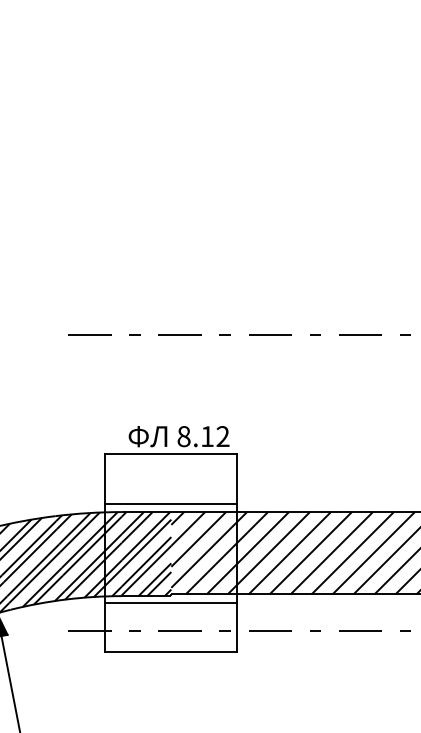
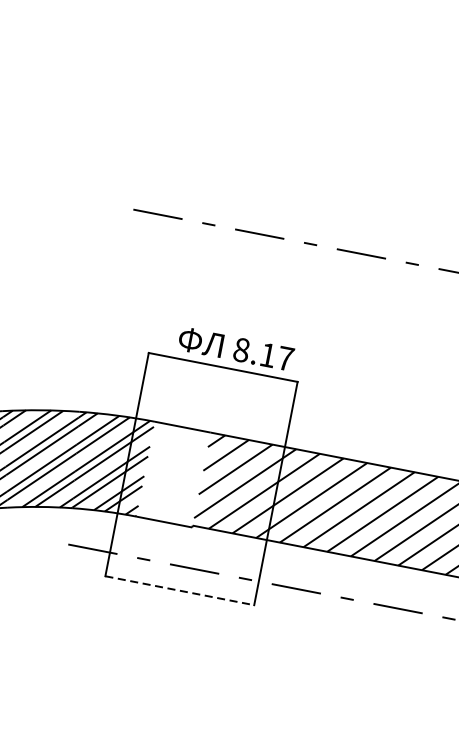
text: (222, 436) -> (285, 358), 8.12 -> 8.17
line: (171, 503) -> (212, 422), removed
hatch: (146, 554) -> (173, 475), removed
line: (171, 602) -> (191, 534), removed
line: (171, 652) -> (180, 591), solid -> dashed

